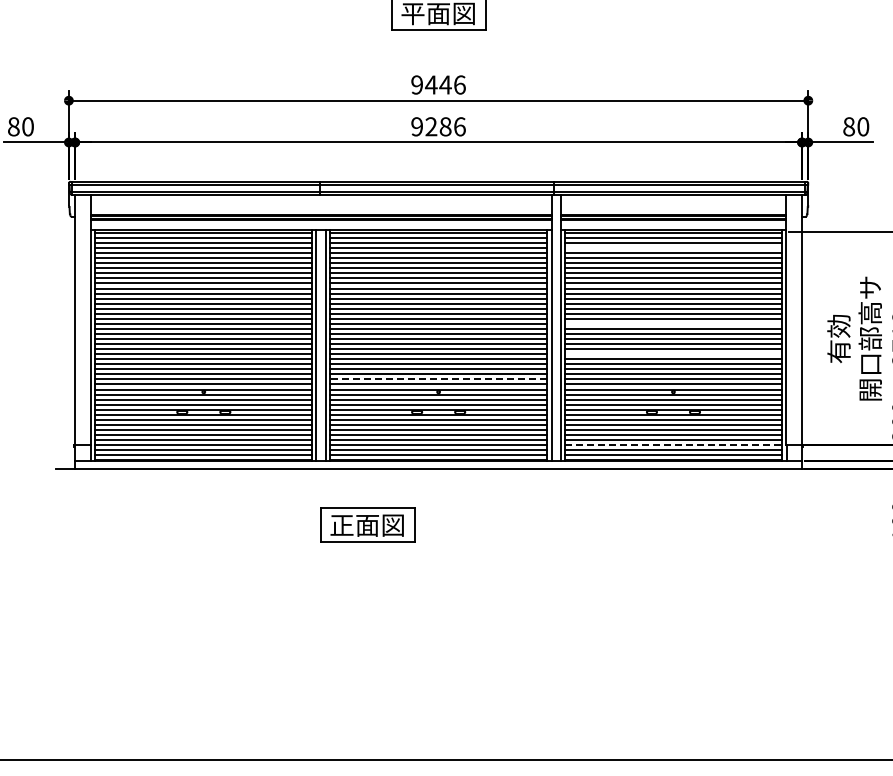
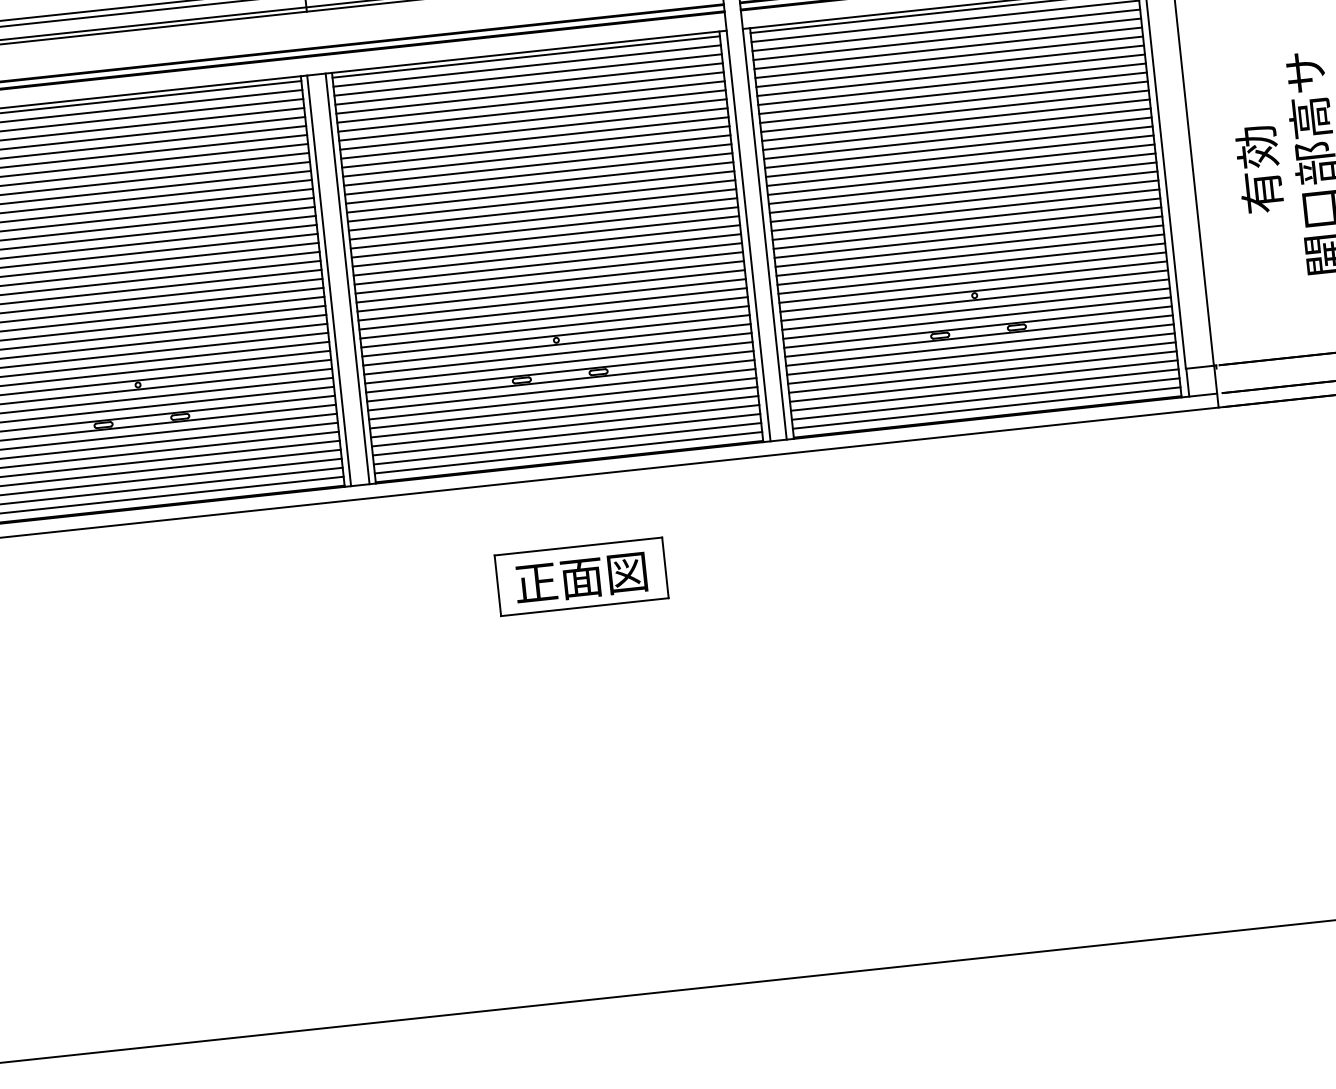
line: (673, 248) -> (947, 39), added
line: (673, 323) -> (961, 173), added
line: (673, 354) -> (967, 228), added
line: (438, 379) -> (553, 318), dashed -> solid
line: (673, 445) -> (984, 390), dashed -> solid
part: (367, 524) -> (581, 576), moved

